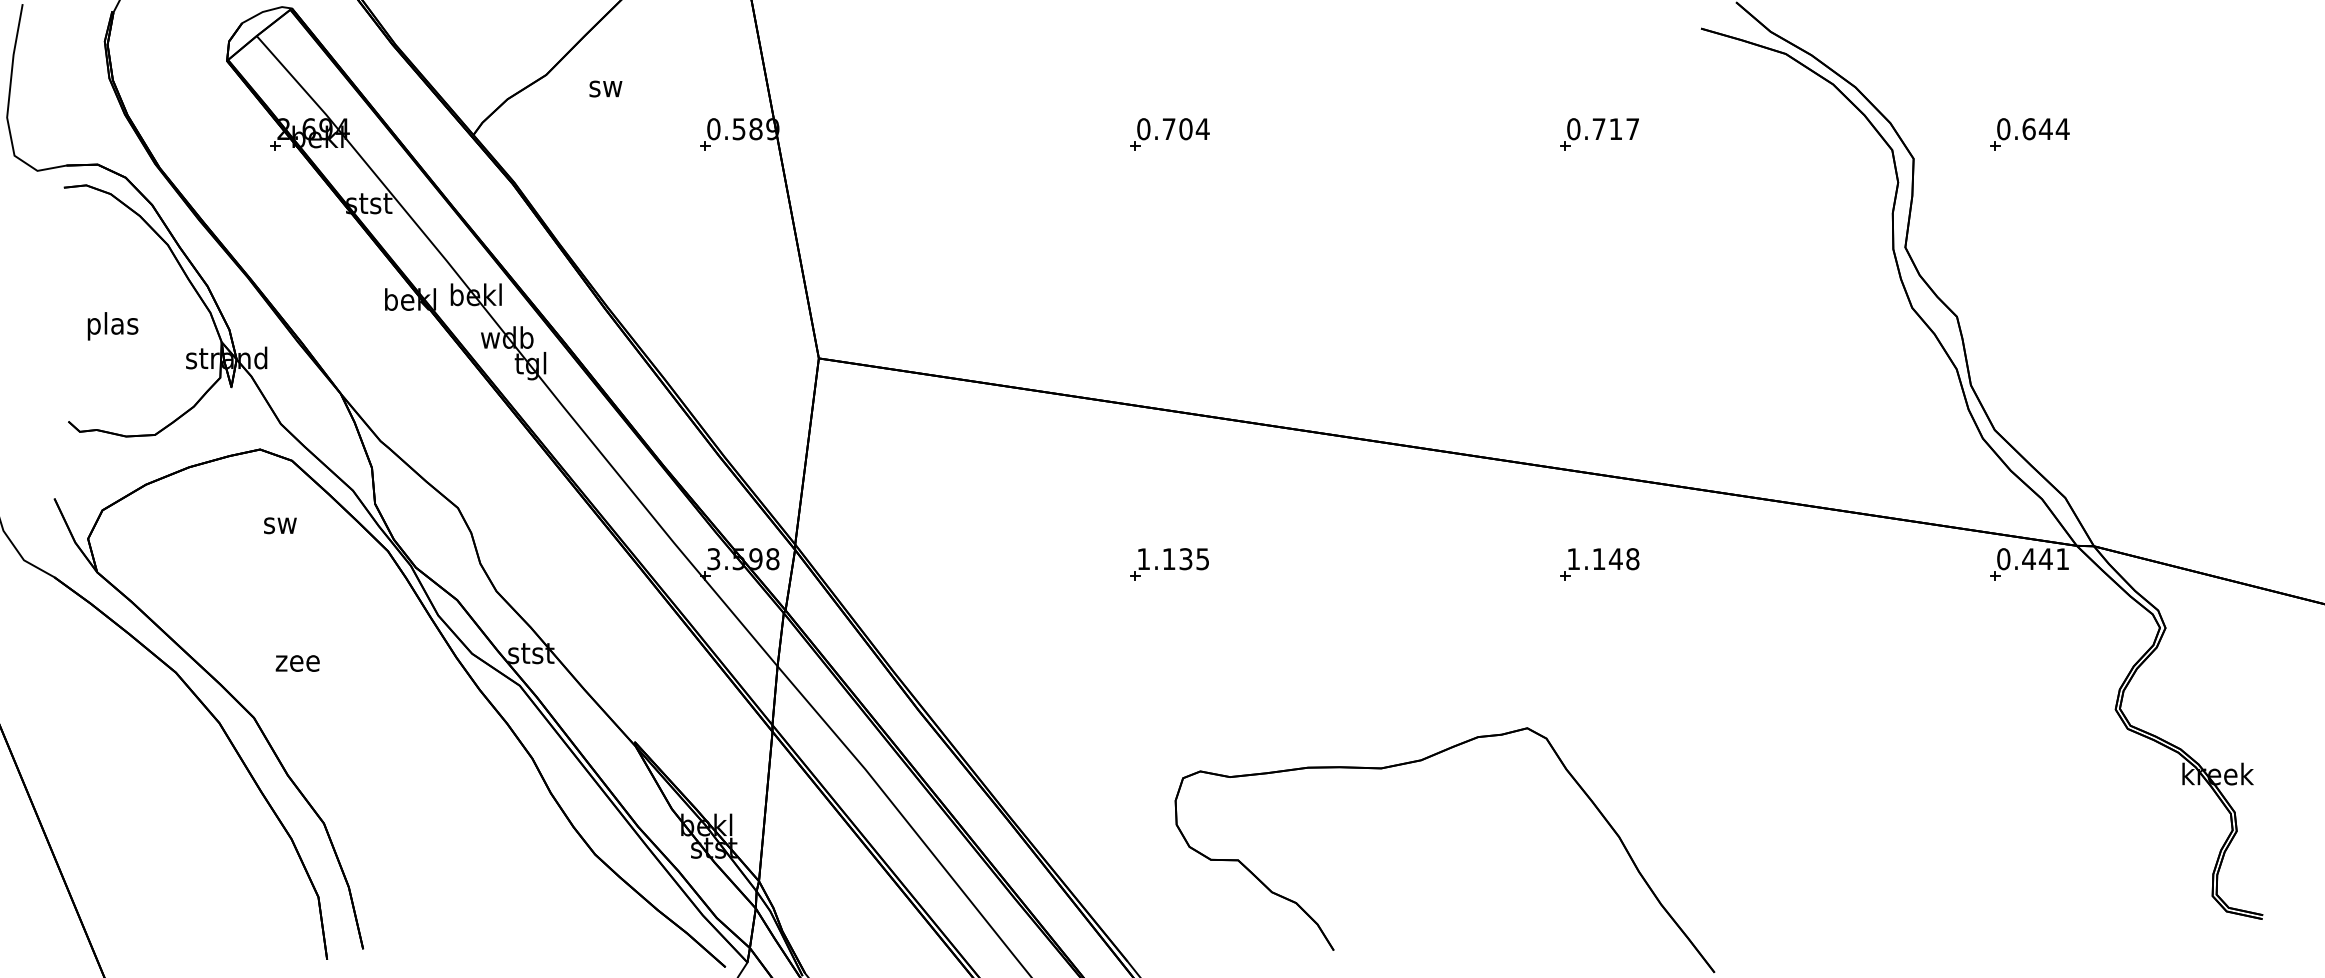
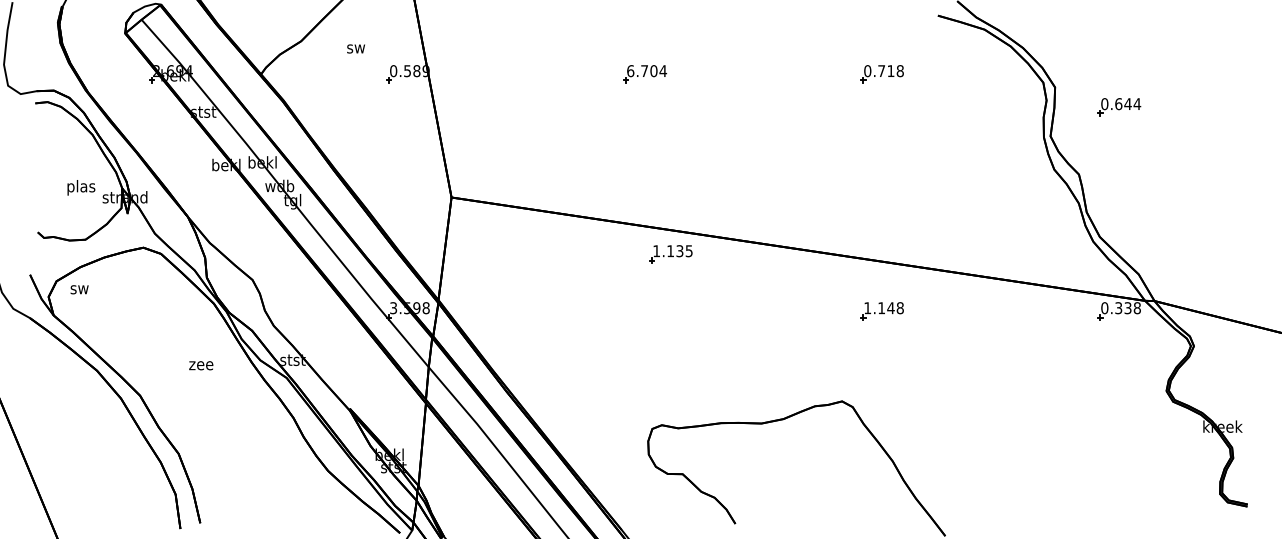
text: (604, 88) -> (355, 48), moved
text: (1143, 128) -> (630, 70), 0.704 -> 6.704
text: (1631, 129) -> (899, 71), 0.717 -> 0.718
part: (2030, 135) -> (1119, 107), moved
text: (113, 325) -> (81, 187), moved
text: (280, 525) -> (79, 289), moved
text: (2044, 559) -> (1127, 308), 0.441 -> 0.338
part: (1168, 565) -> (670, 254), moved
text: (298, 663) -> (201, 365), moved

